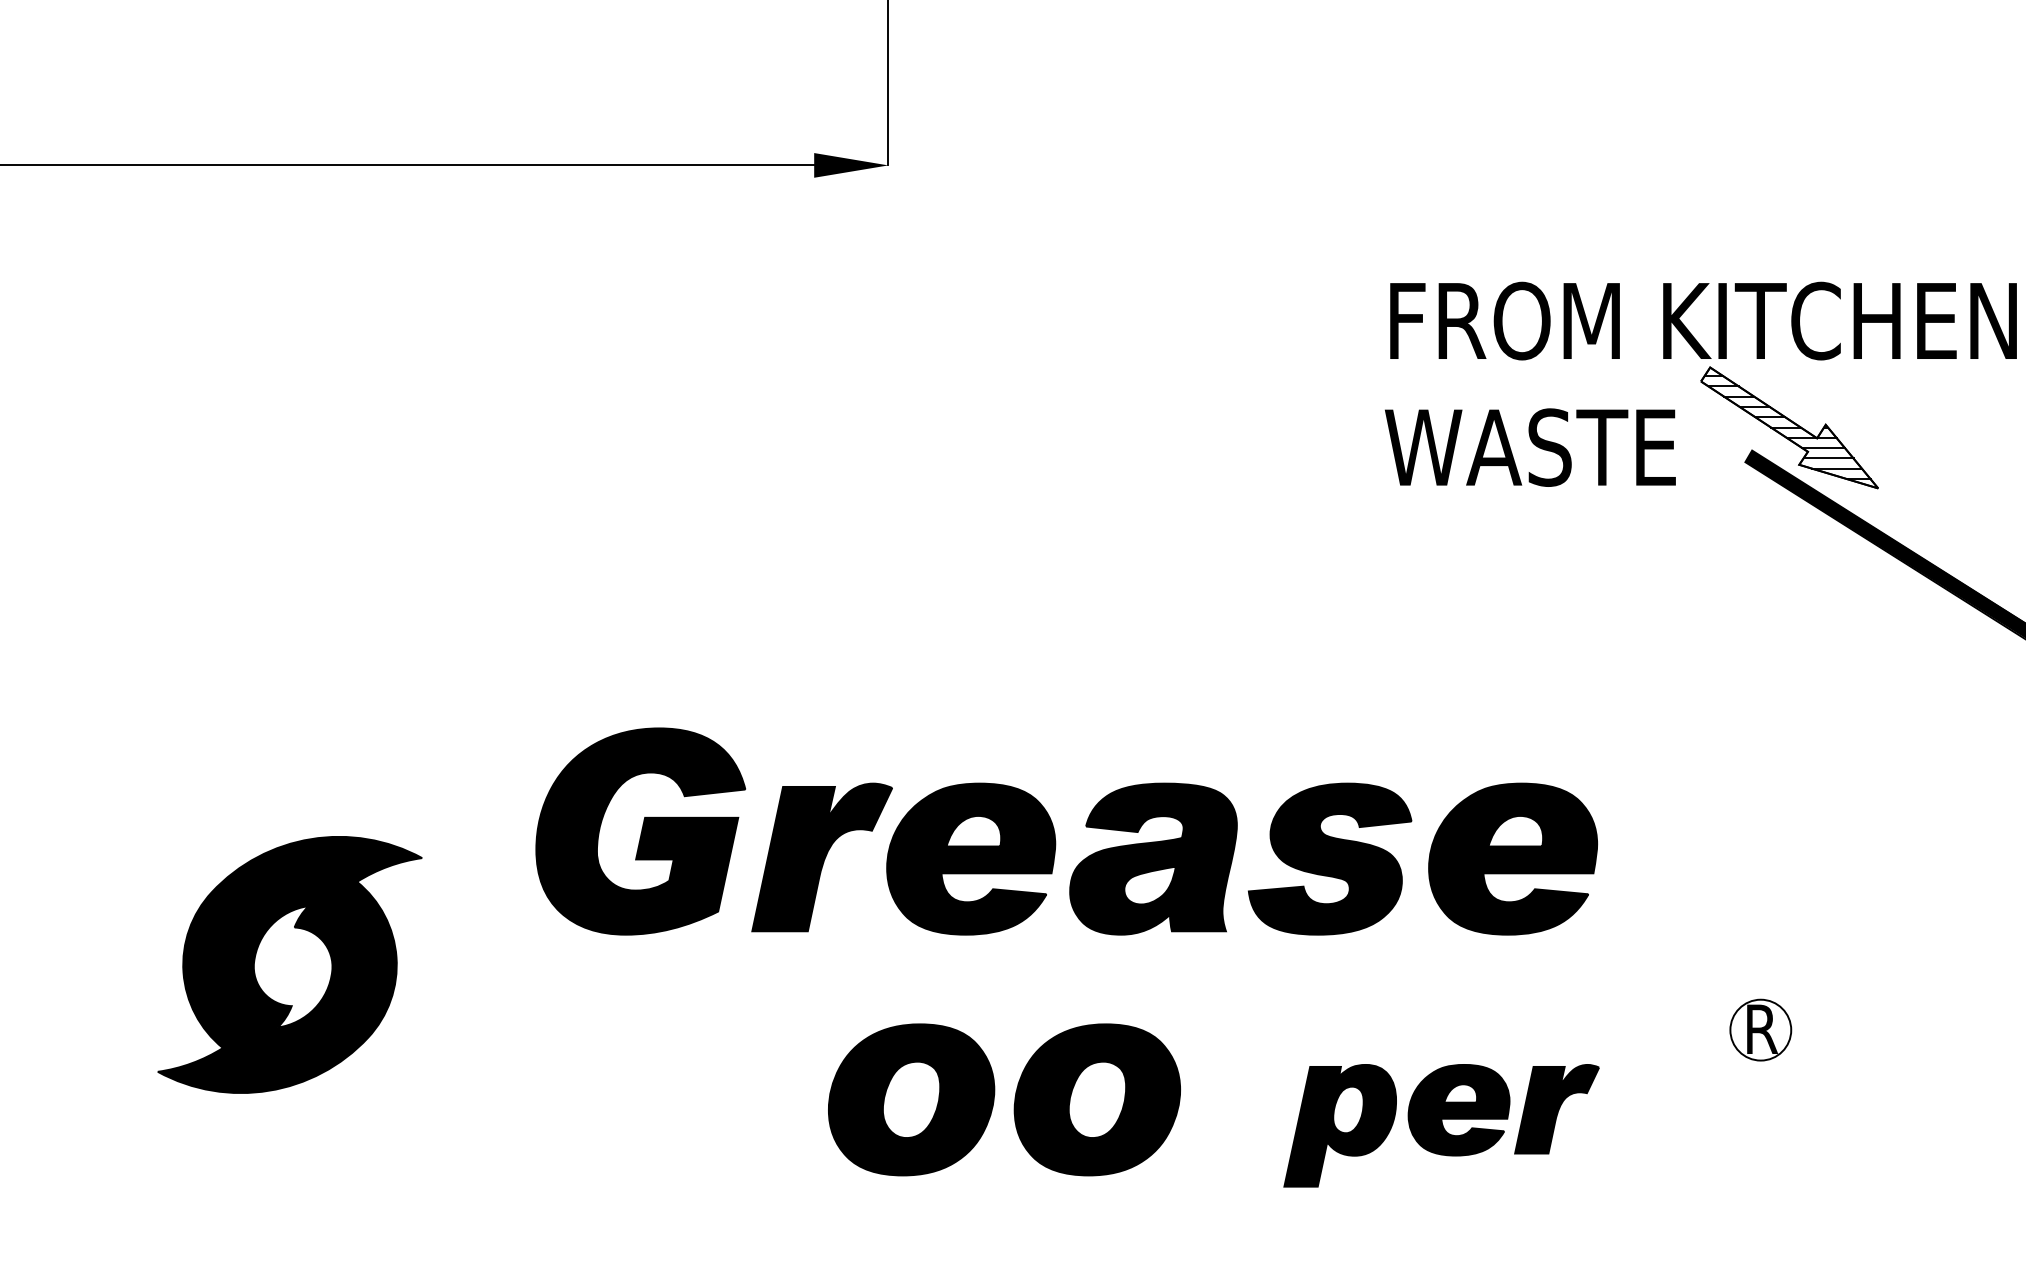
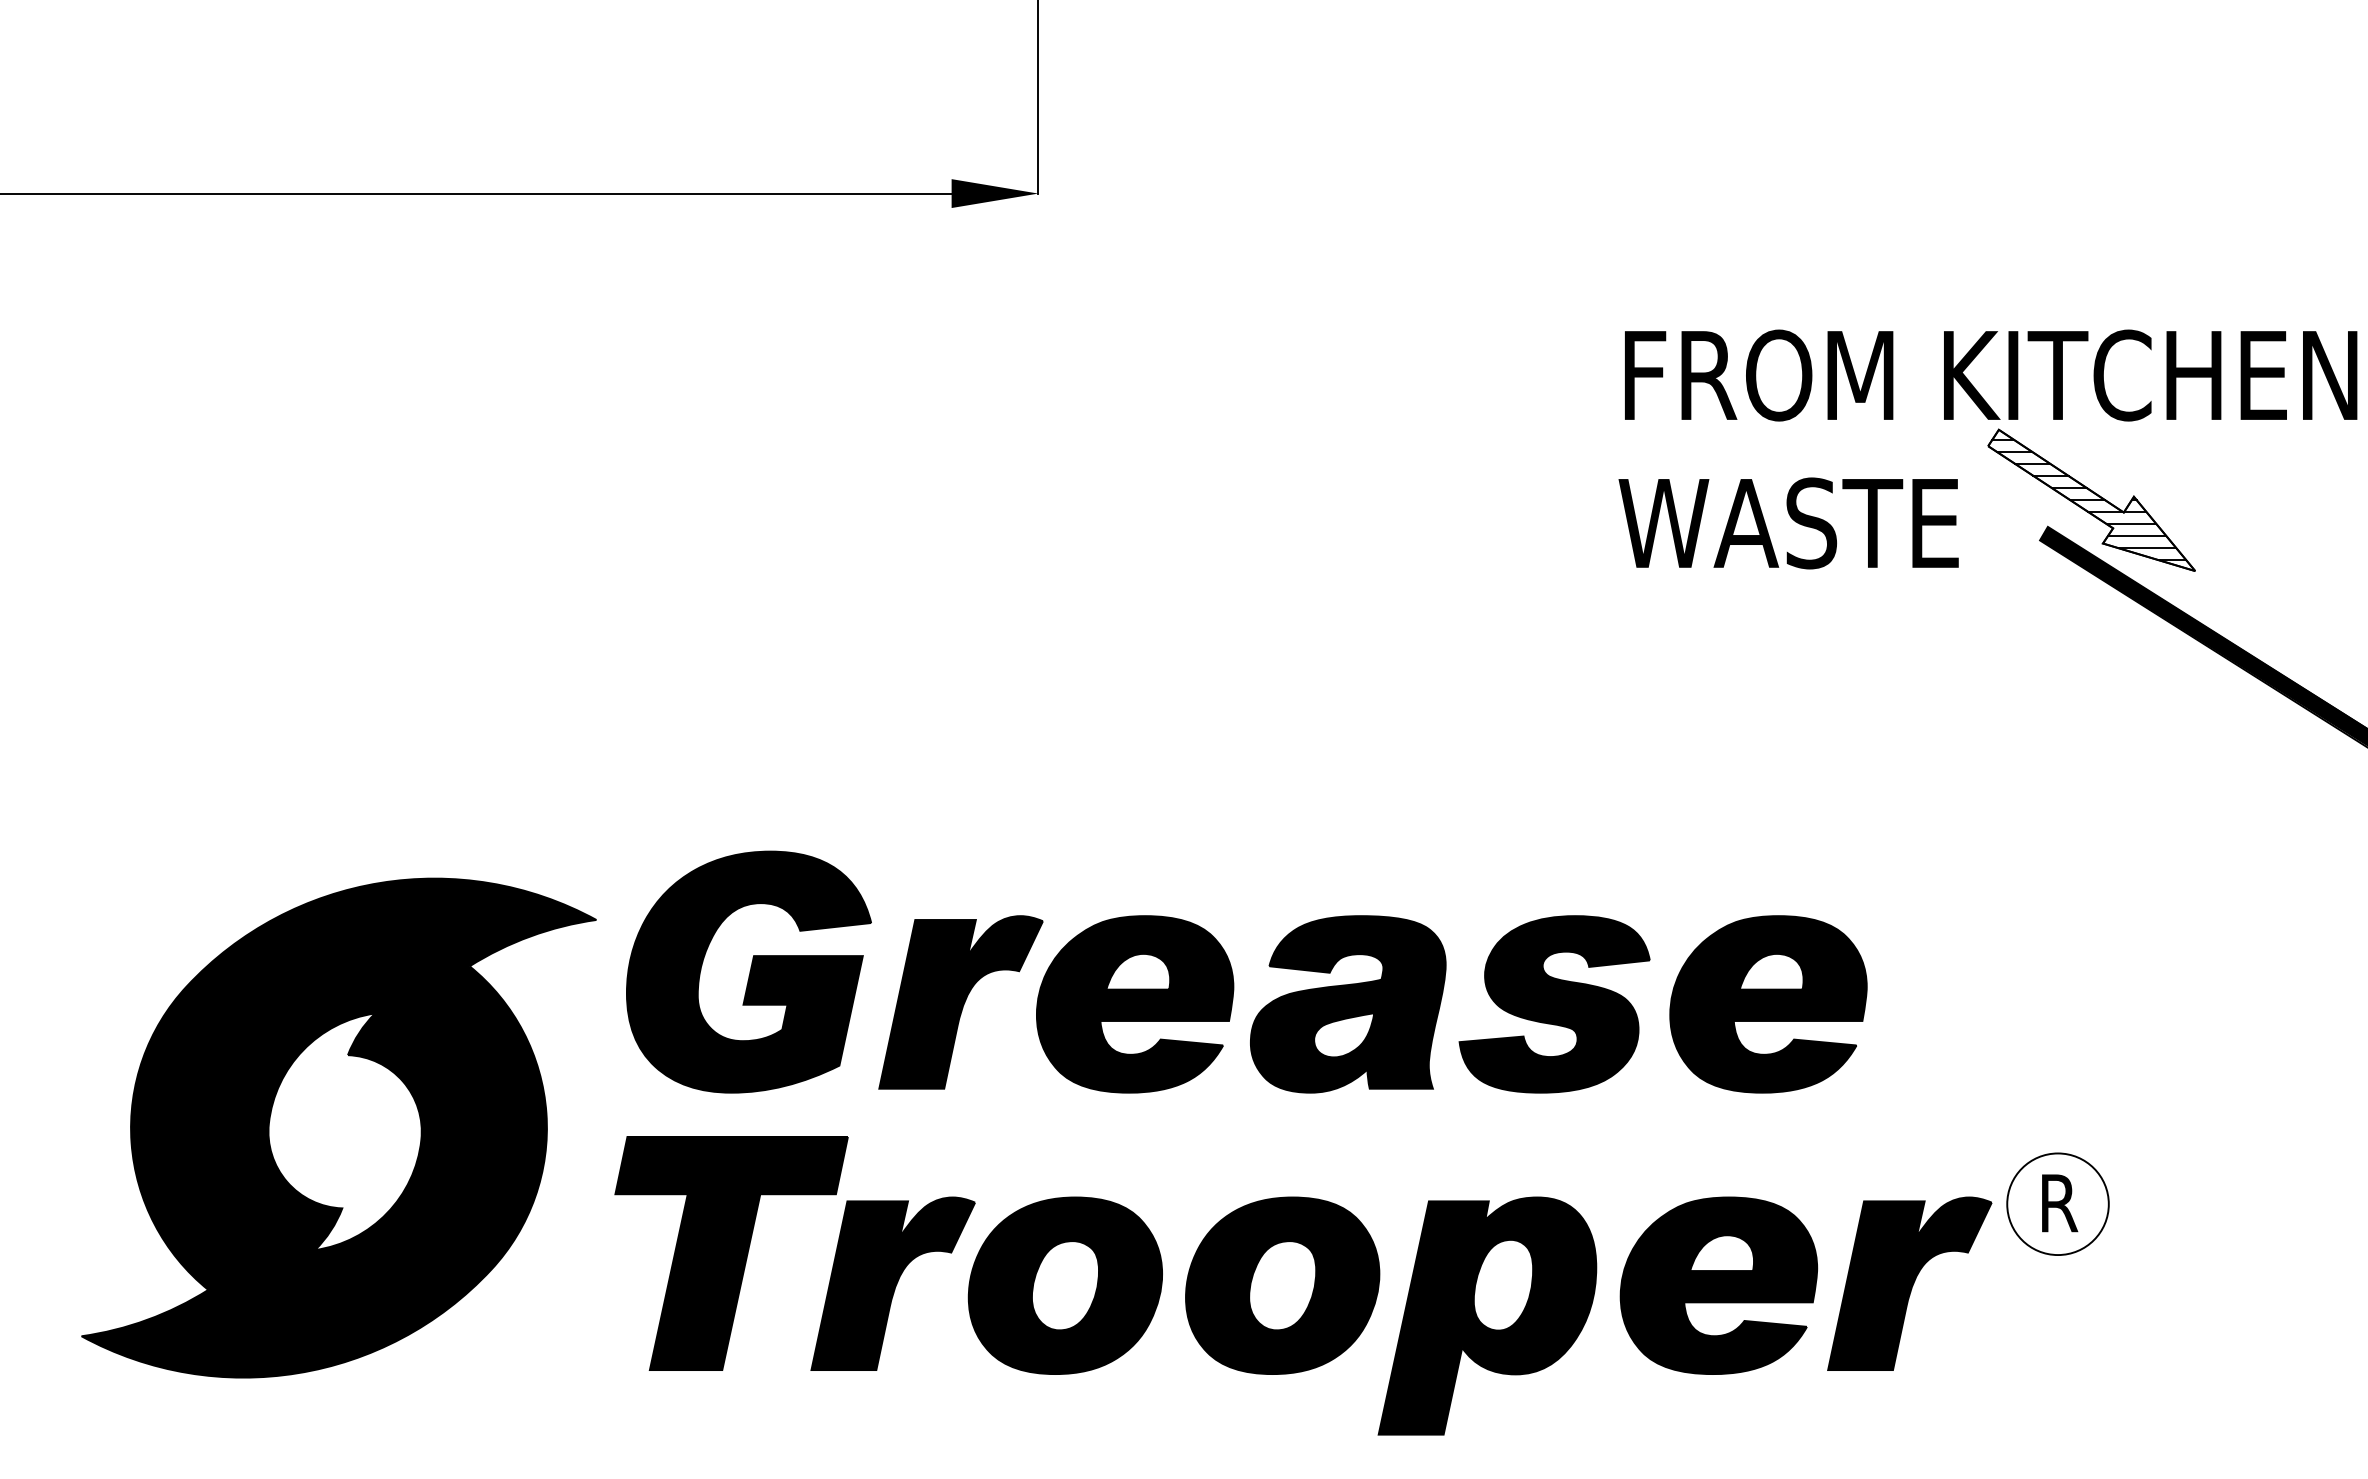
part: (289, 964) -> (338, 1127), size x1.67
circle: (1760, 1030) -> (2057, 1204), size x1.43
part: (713, 1078) -> (833, 1260), added
part: (1441, 1125) -> (1684, 1315), size x1.67

